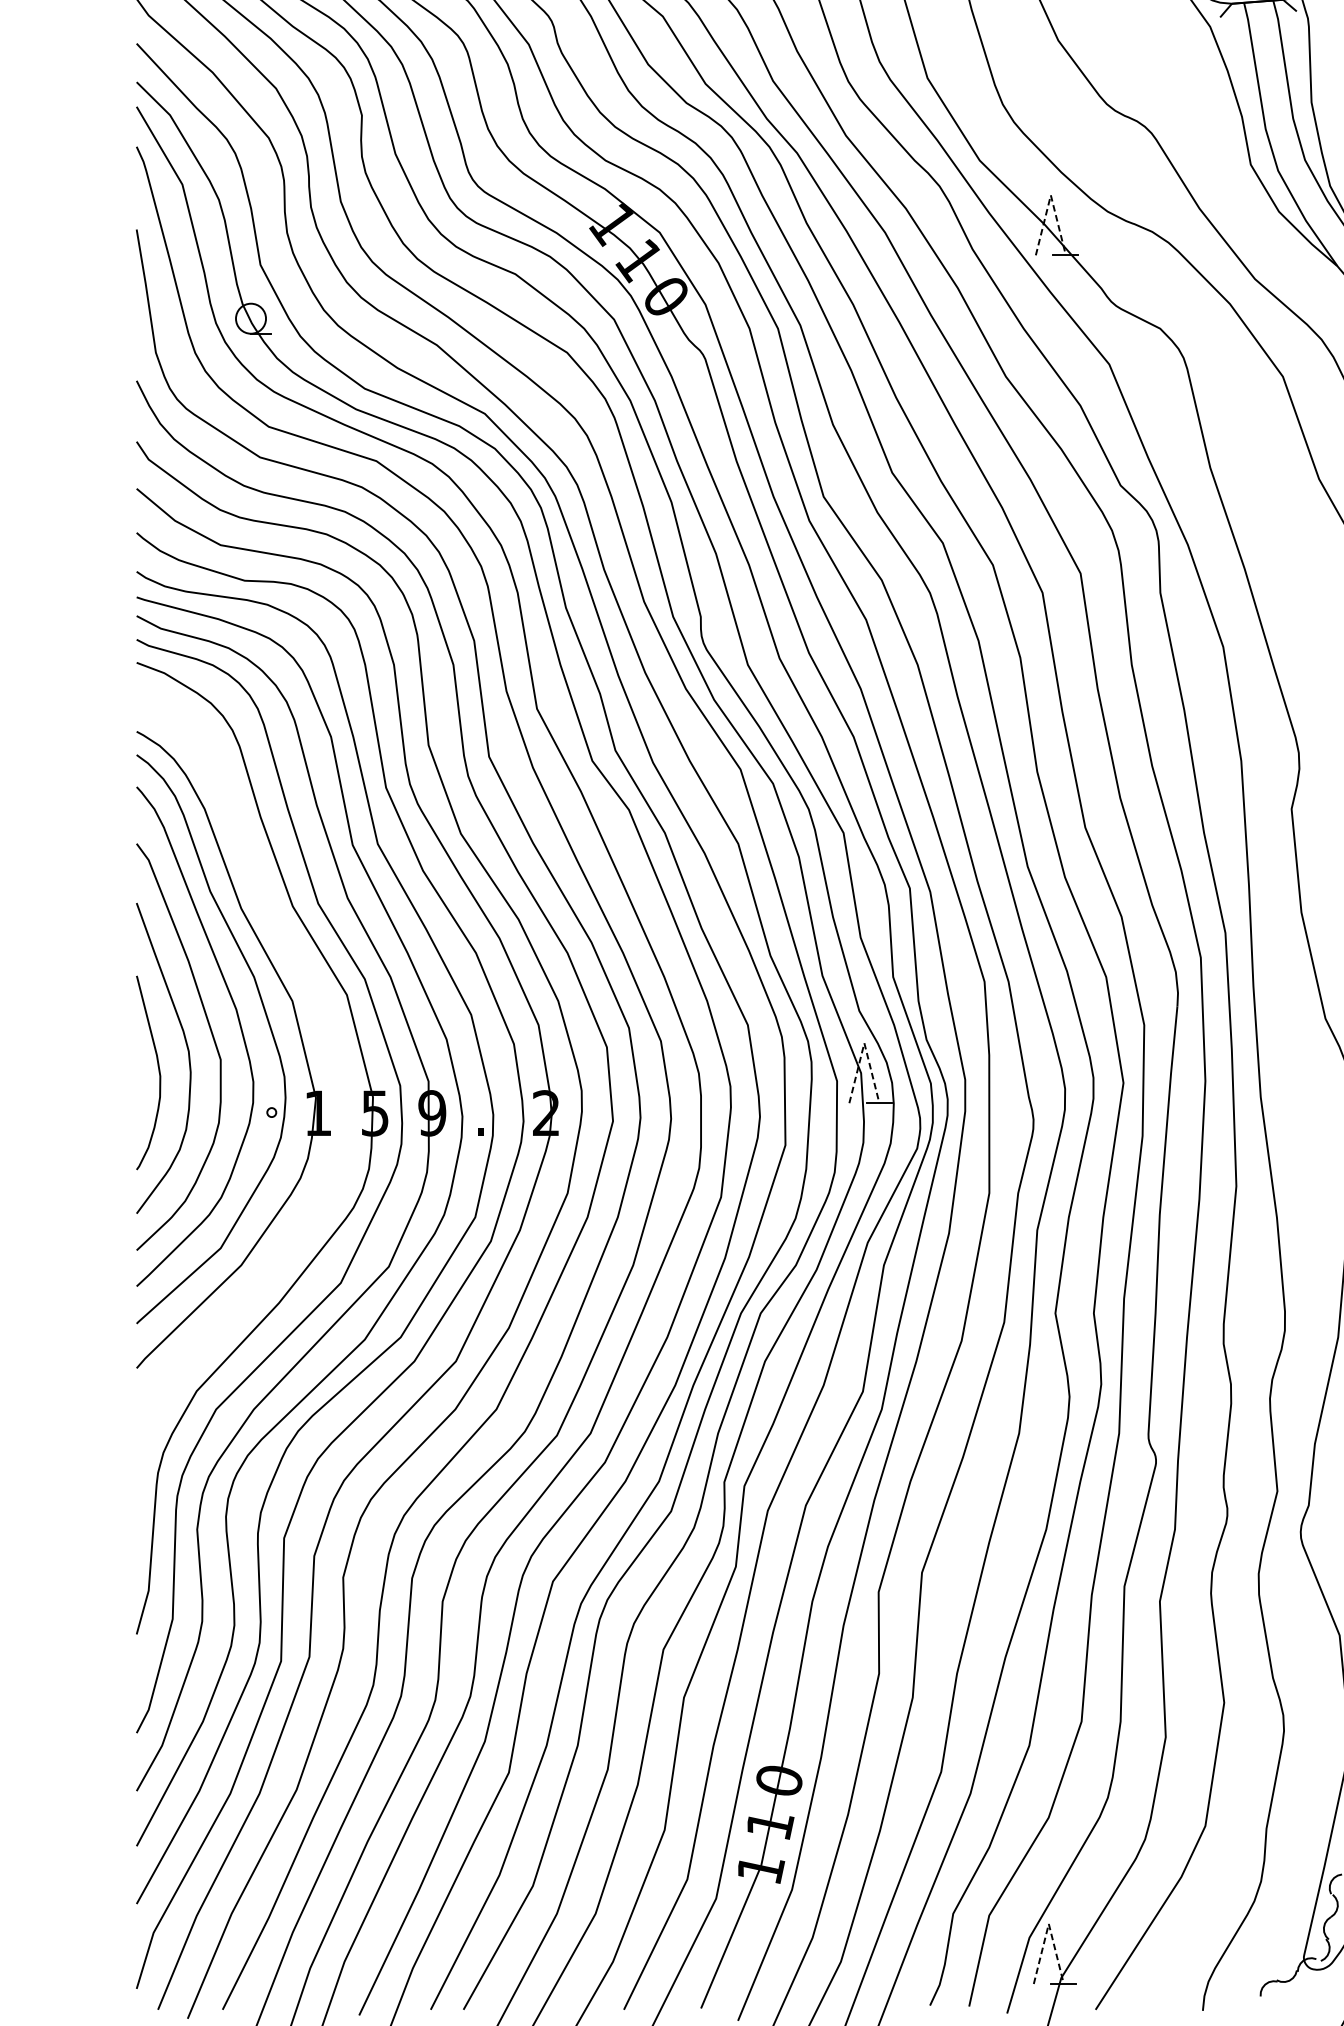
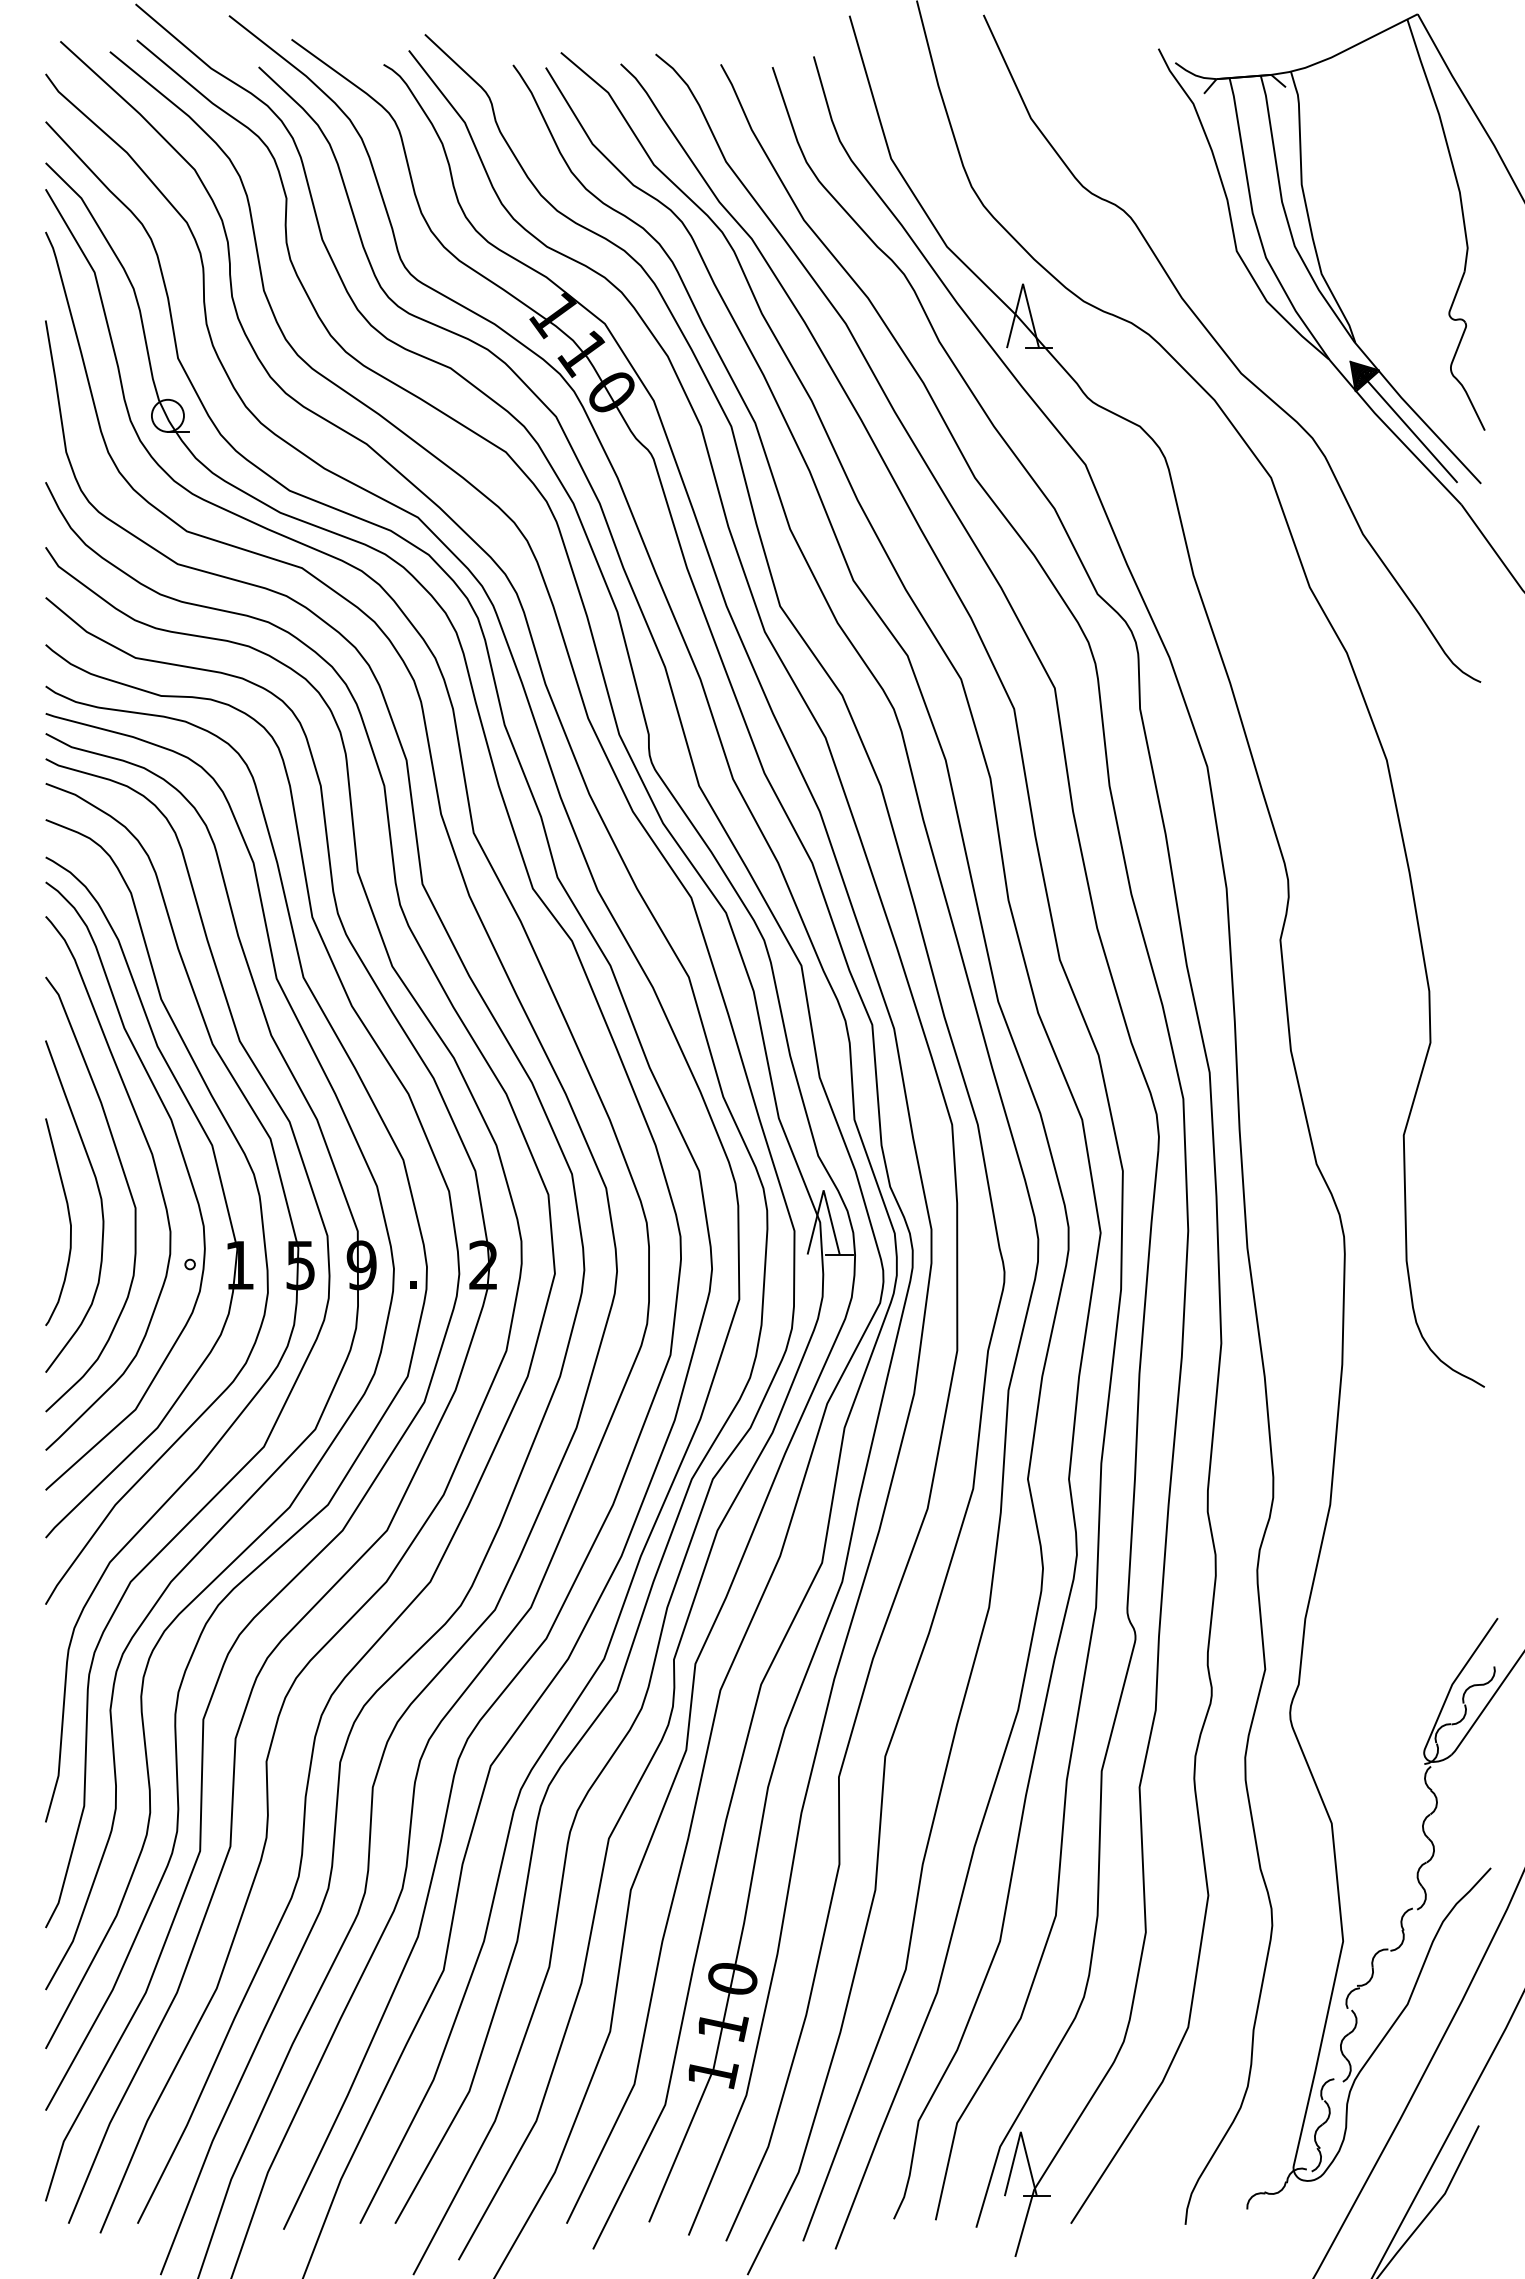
line: (1051, 194) -> (1023, 283), dashed -> solid
curve: (332, 1038) -> (255, 1185), added
line: (864, 1043) -> (823, 1190), dashed -> solid
line: (1048, 1923) -> (1020, 2131), dashed -> solid

